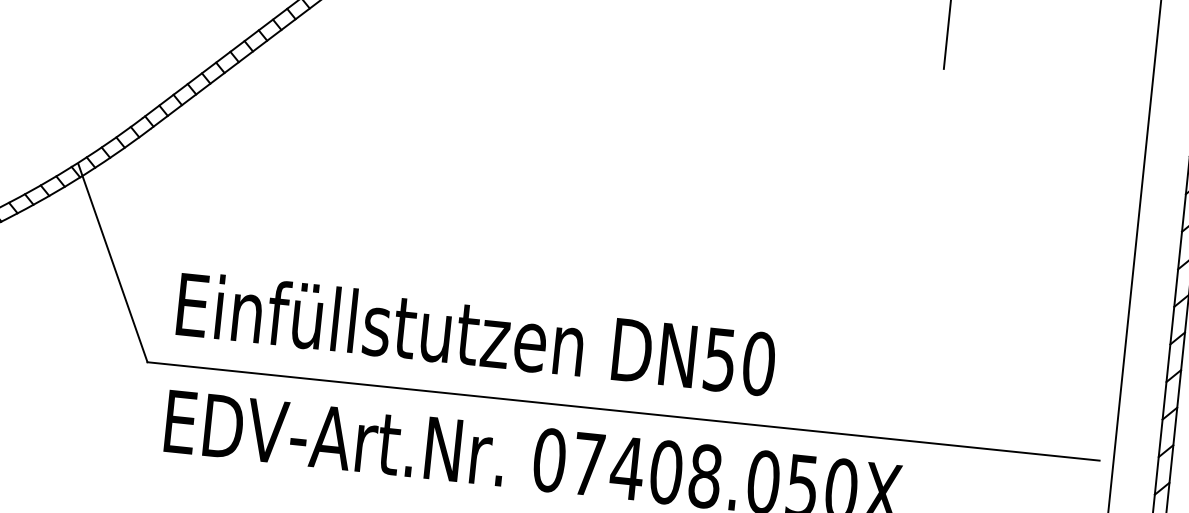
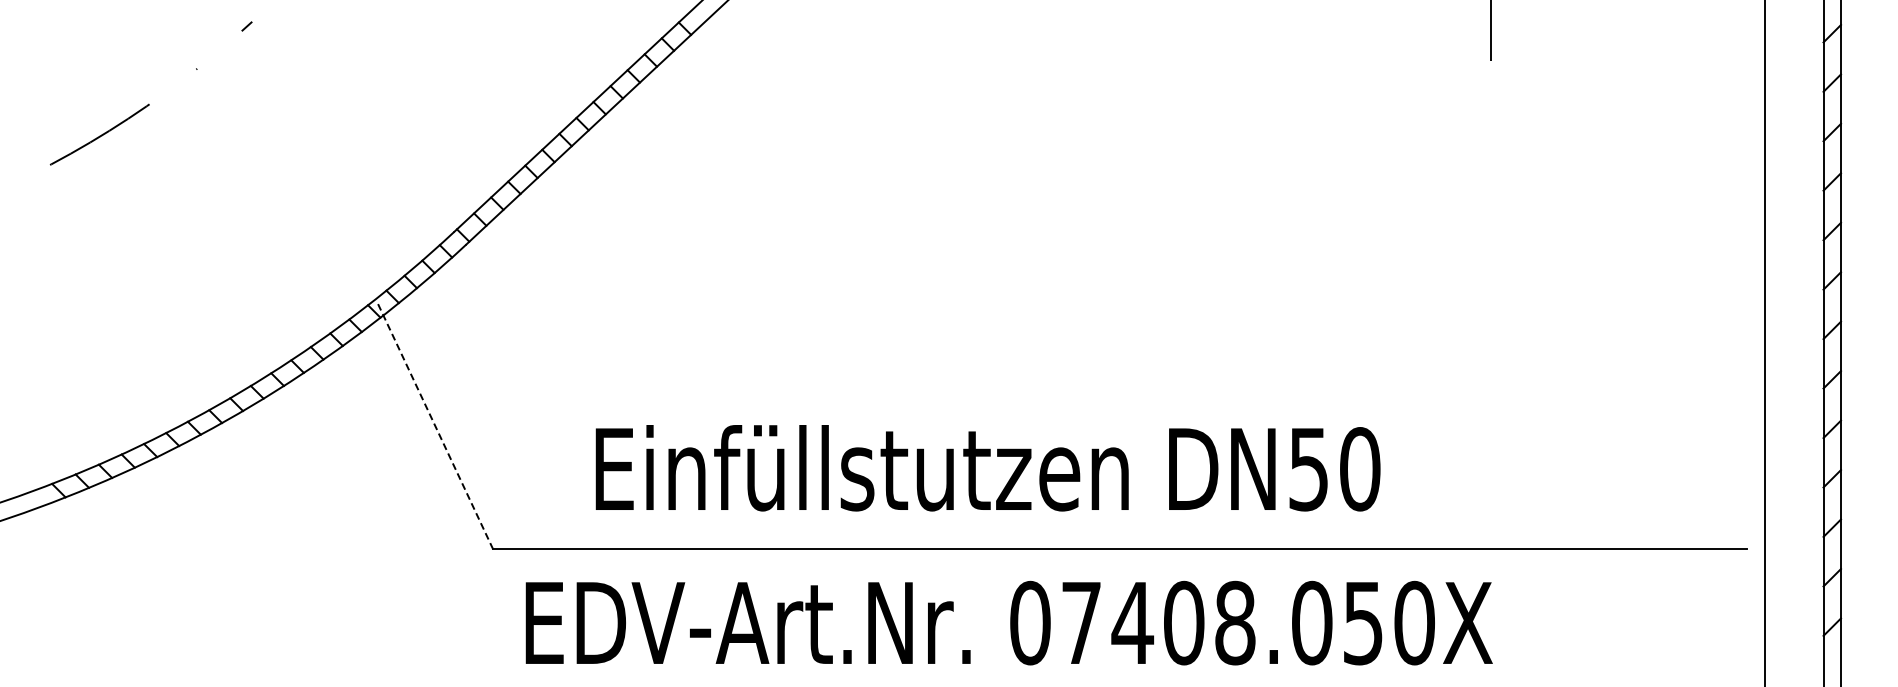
line: (112, 262) -> (434, 424), solid -> dashed
text: (476, 334) -> (987, 468), moved

